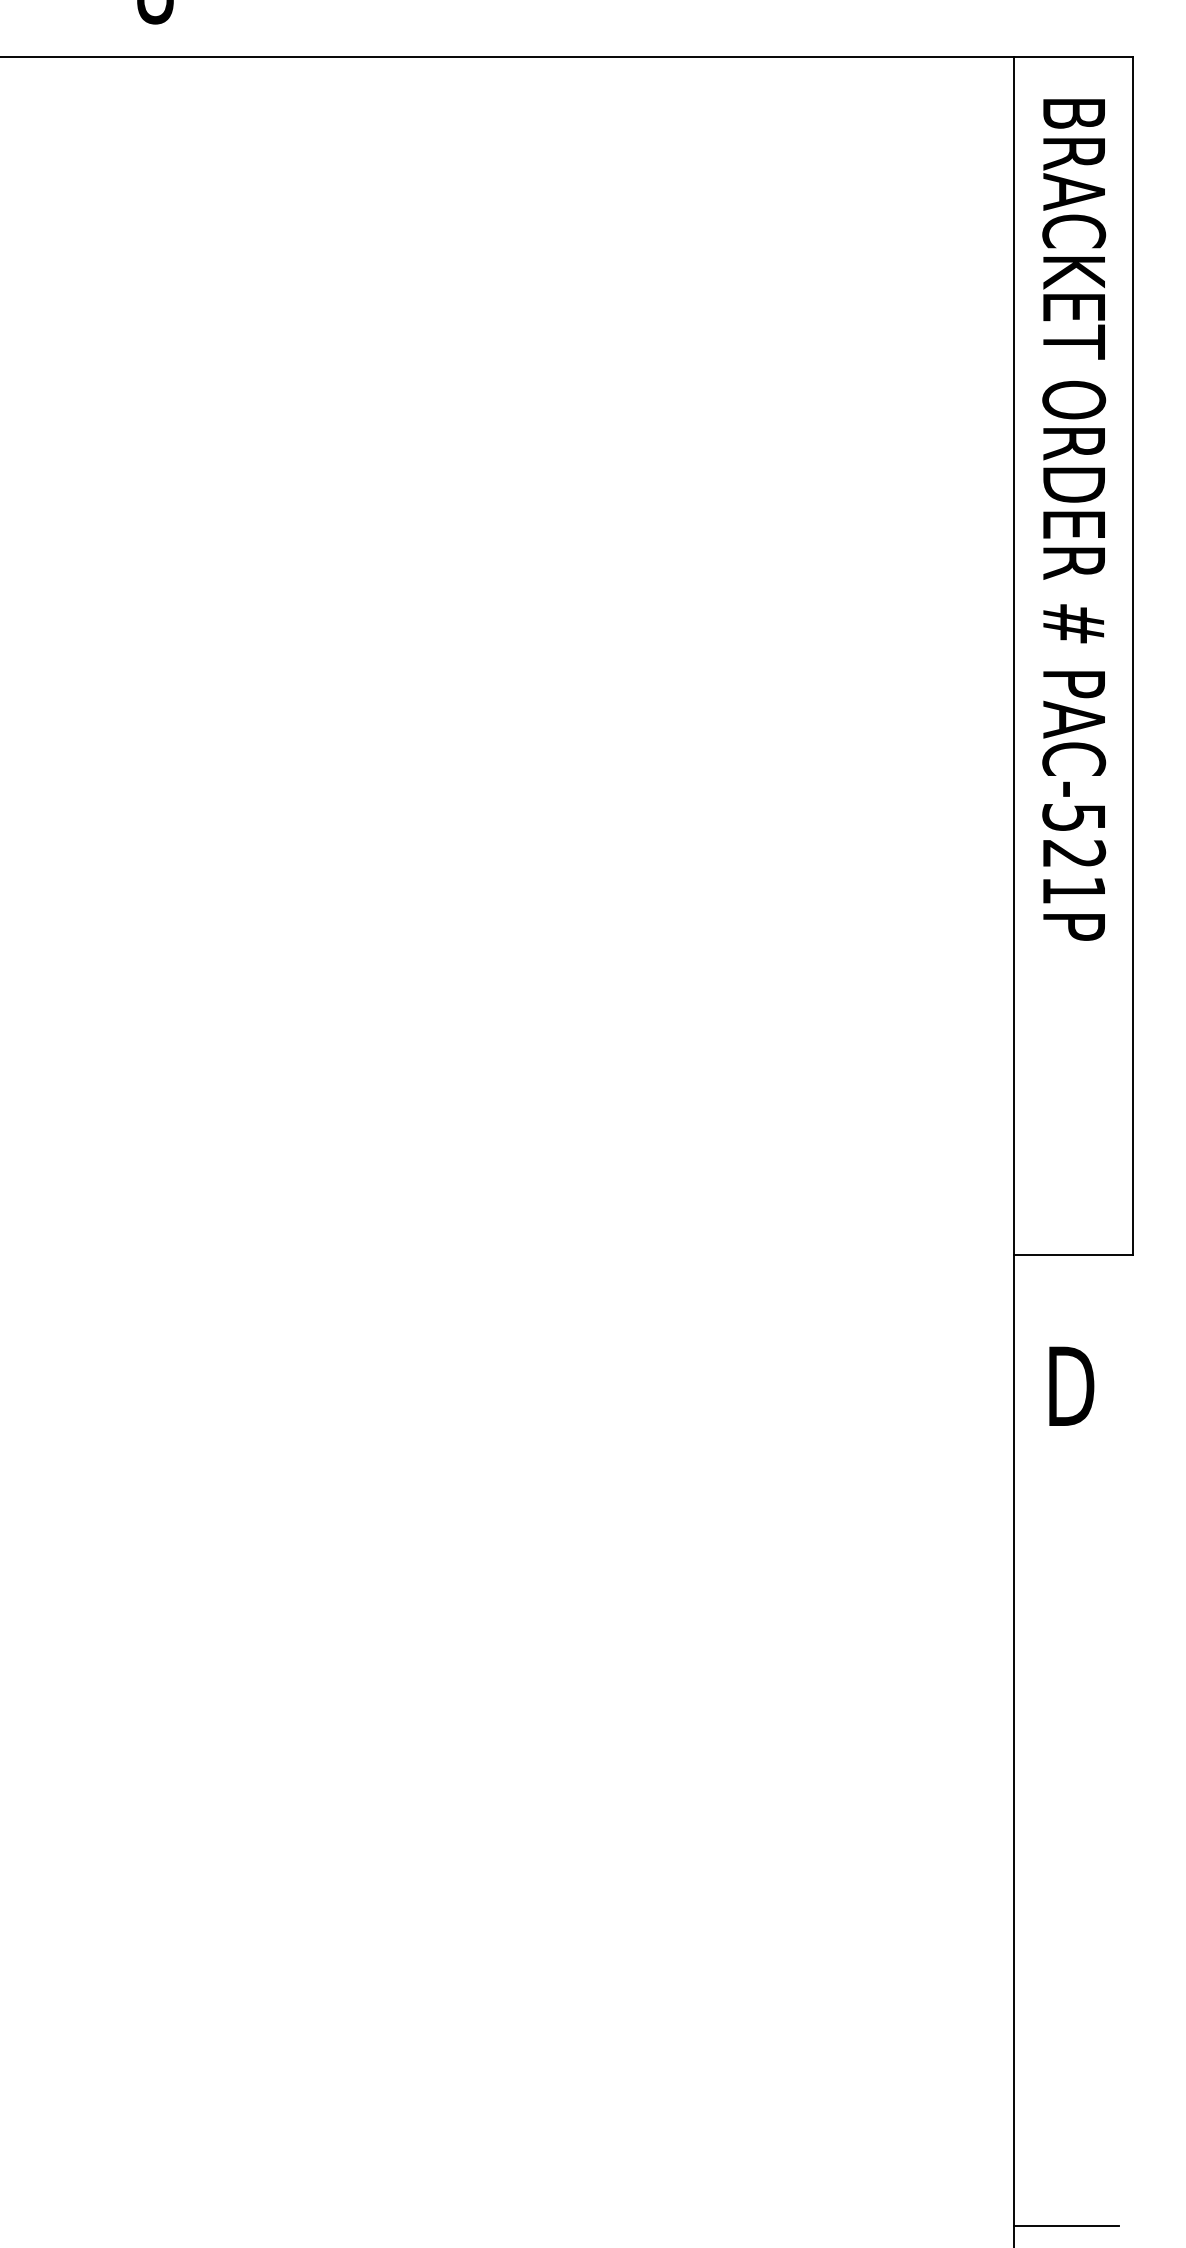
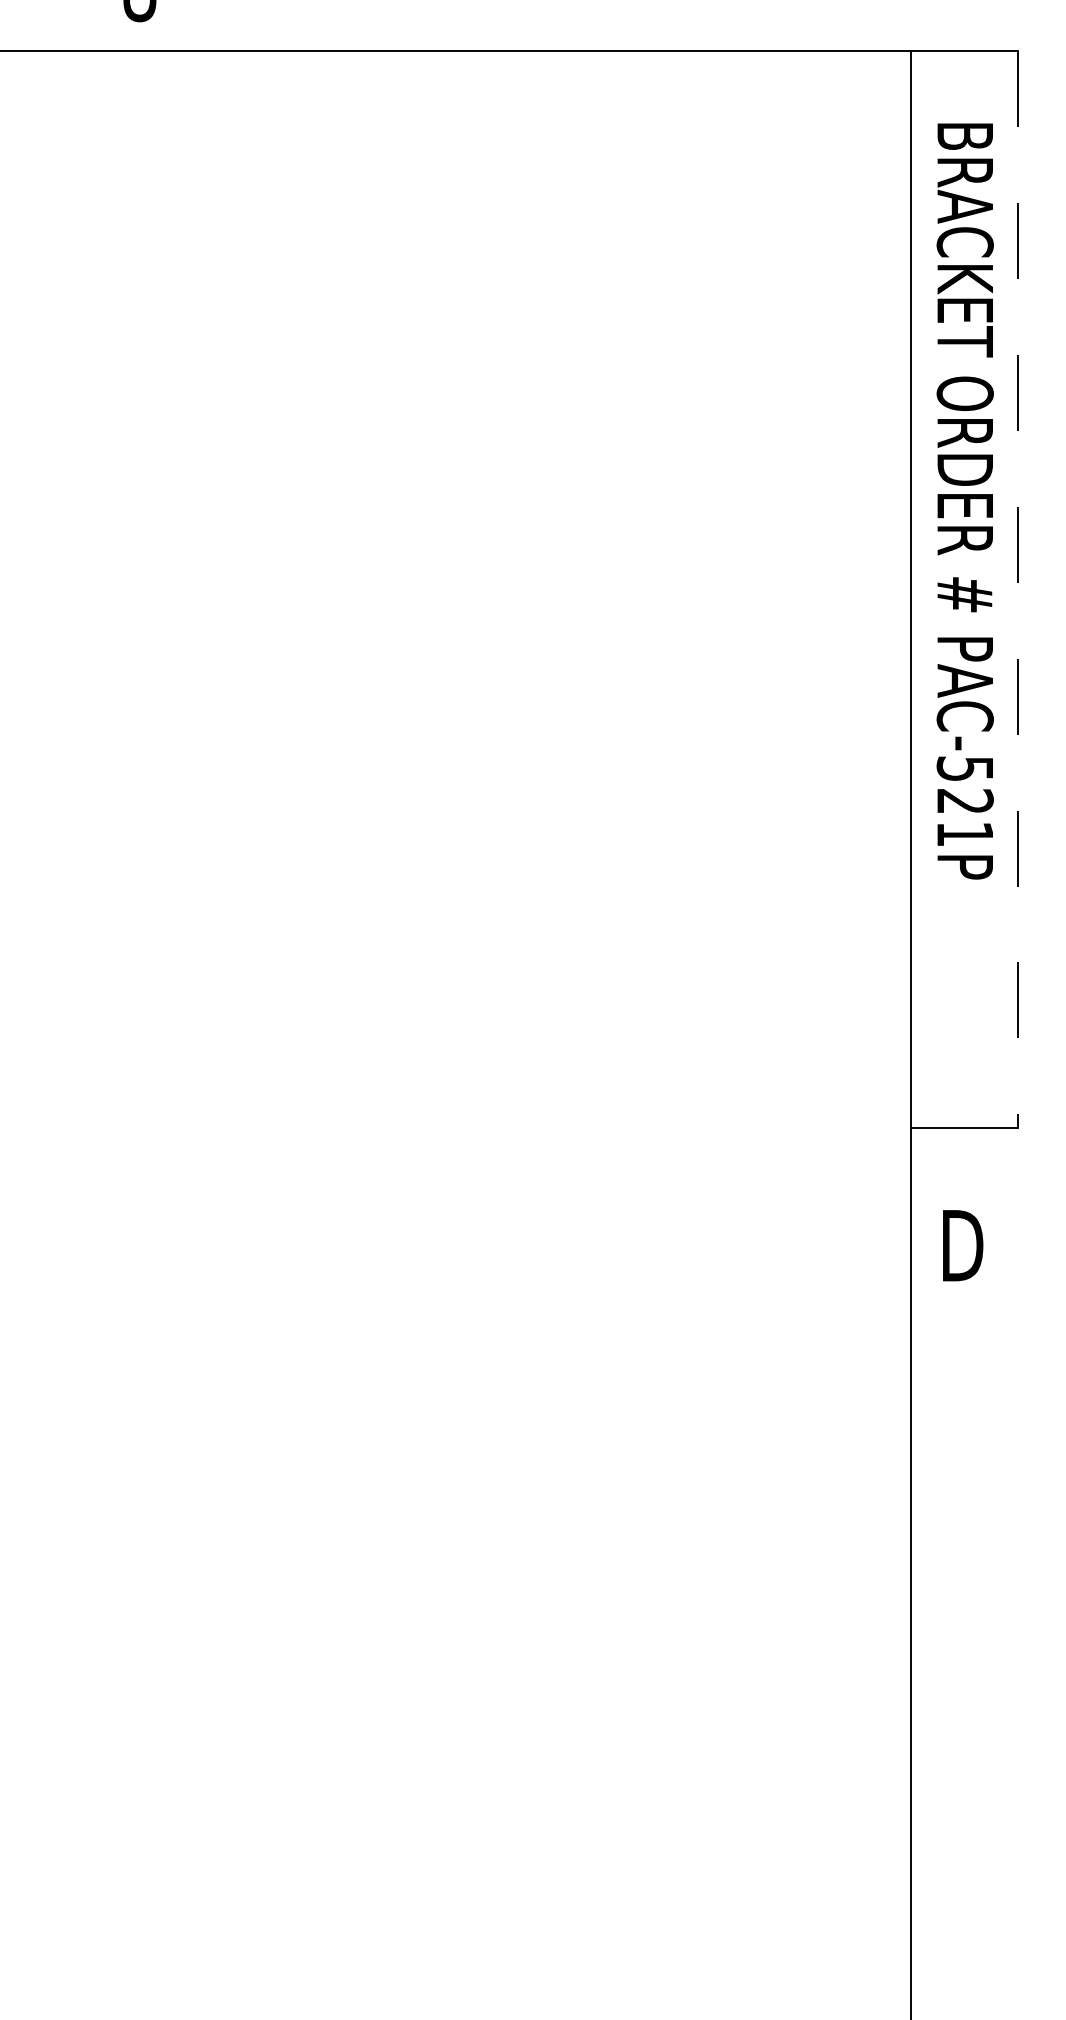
text: (1074, 519) -> (965, 501), moved
line: (1133, 656) -> (1018, 589), solid -> dashed
line: (1066, 2226) -> (958, 2000), removed

